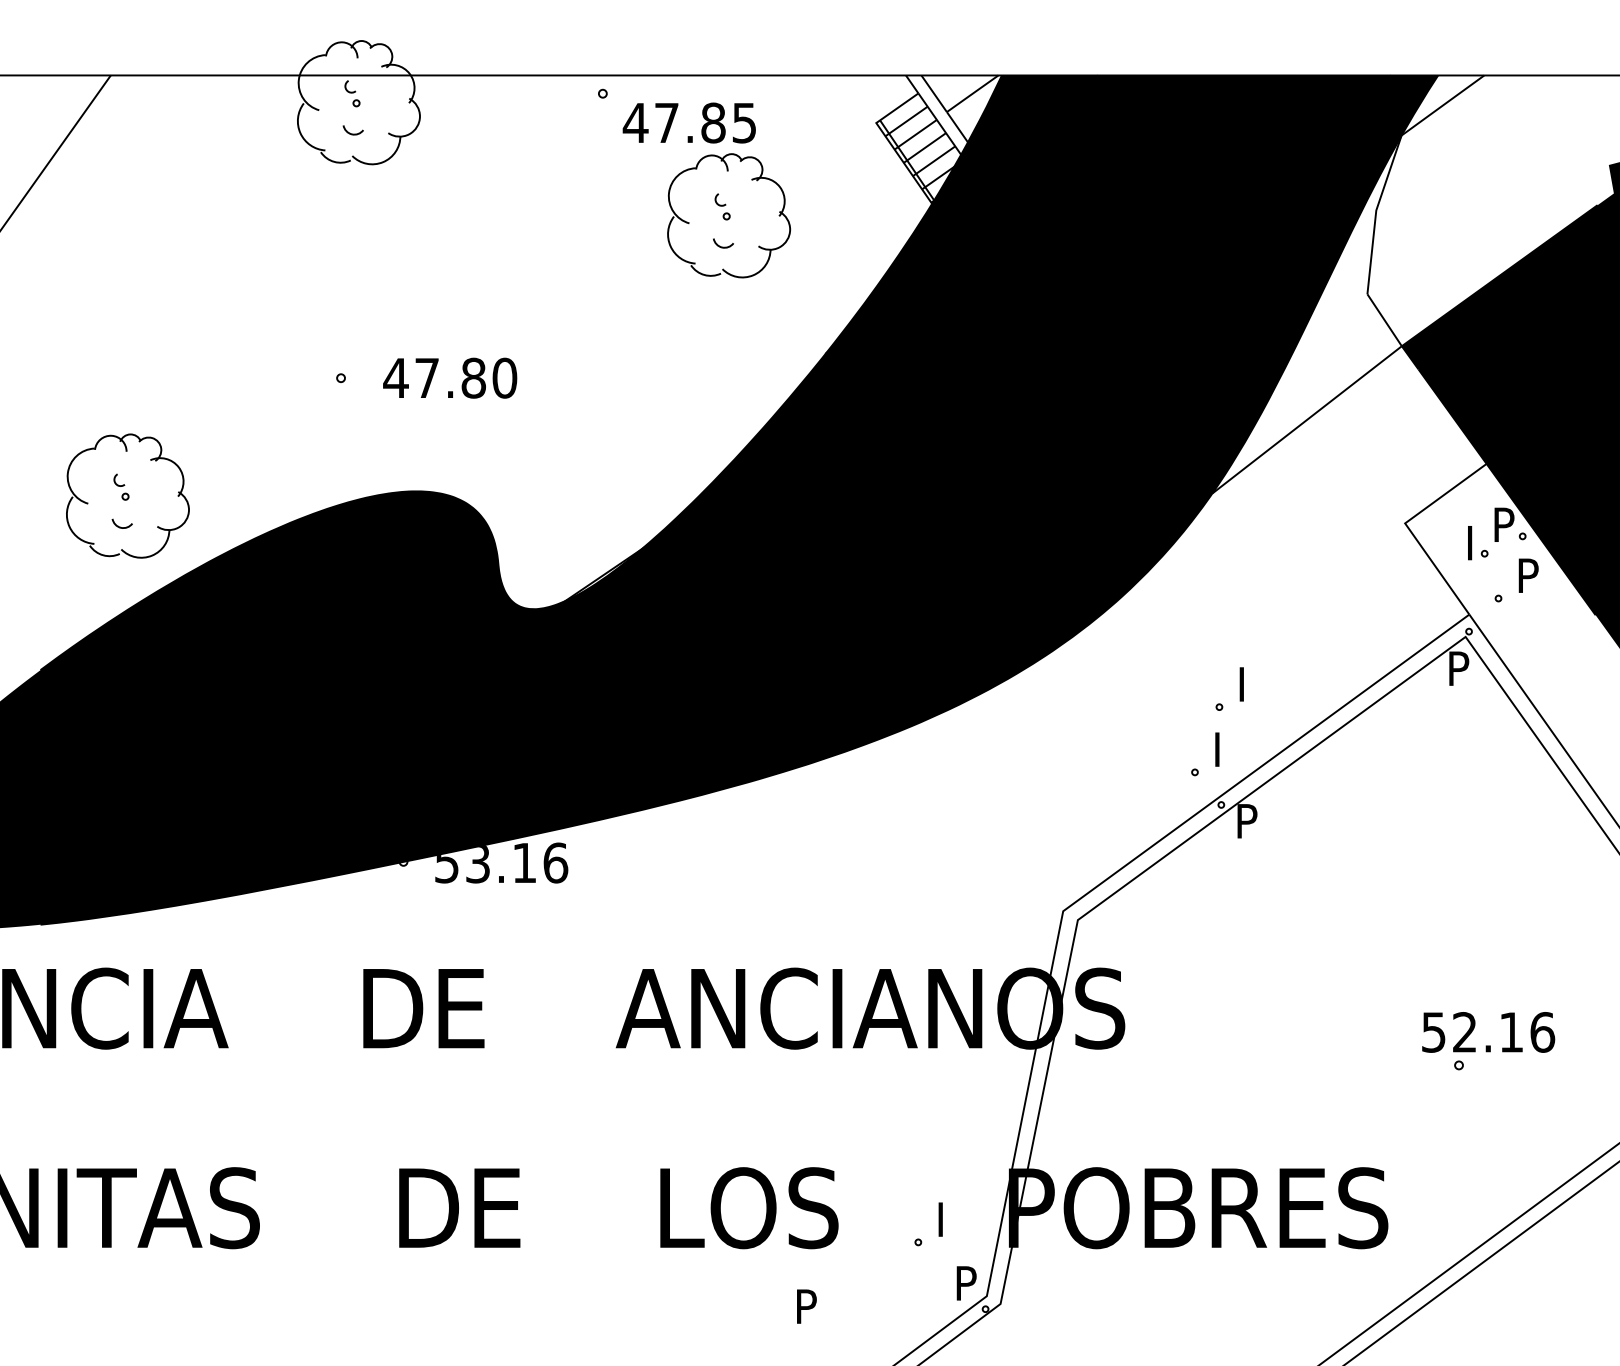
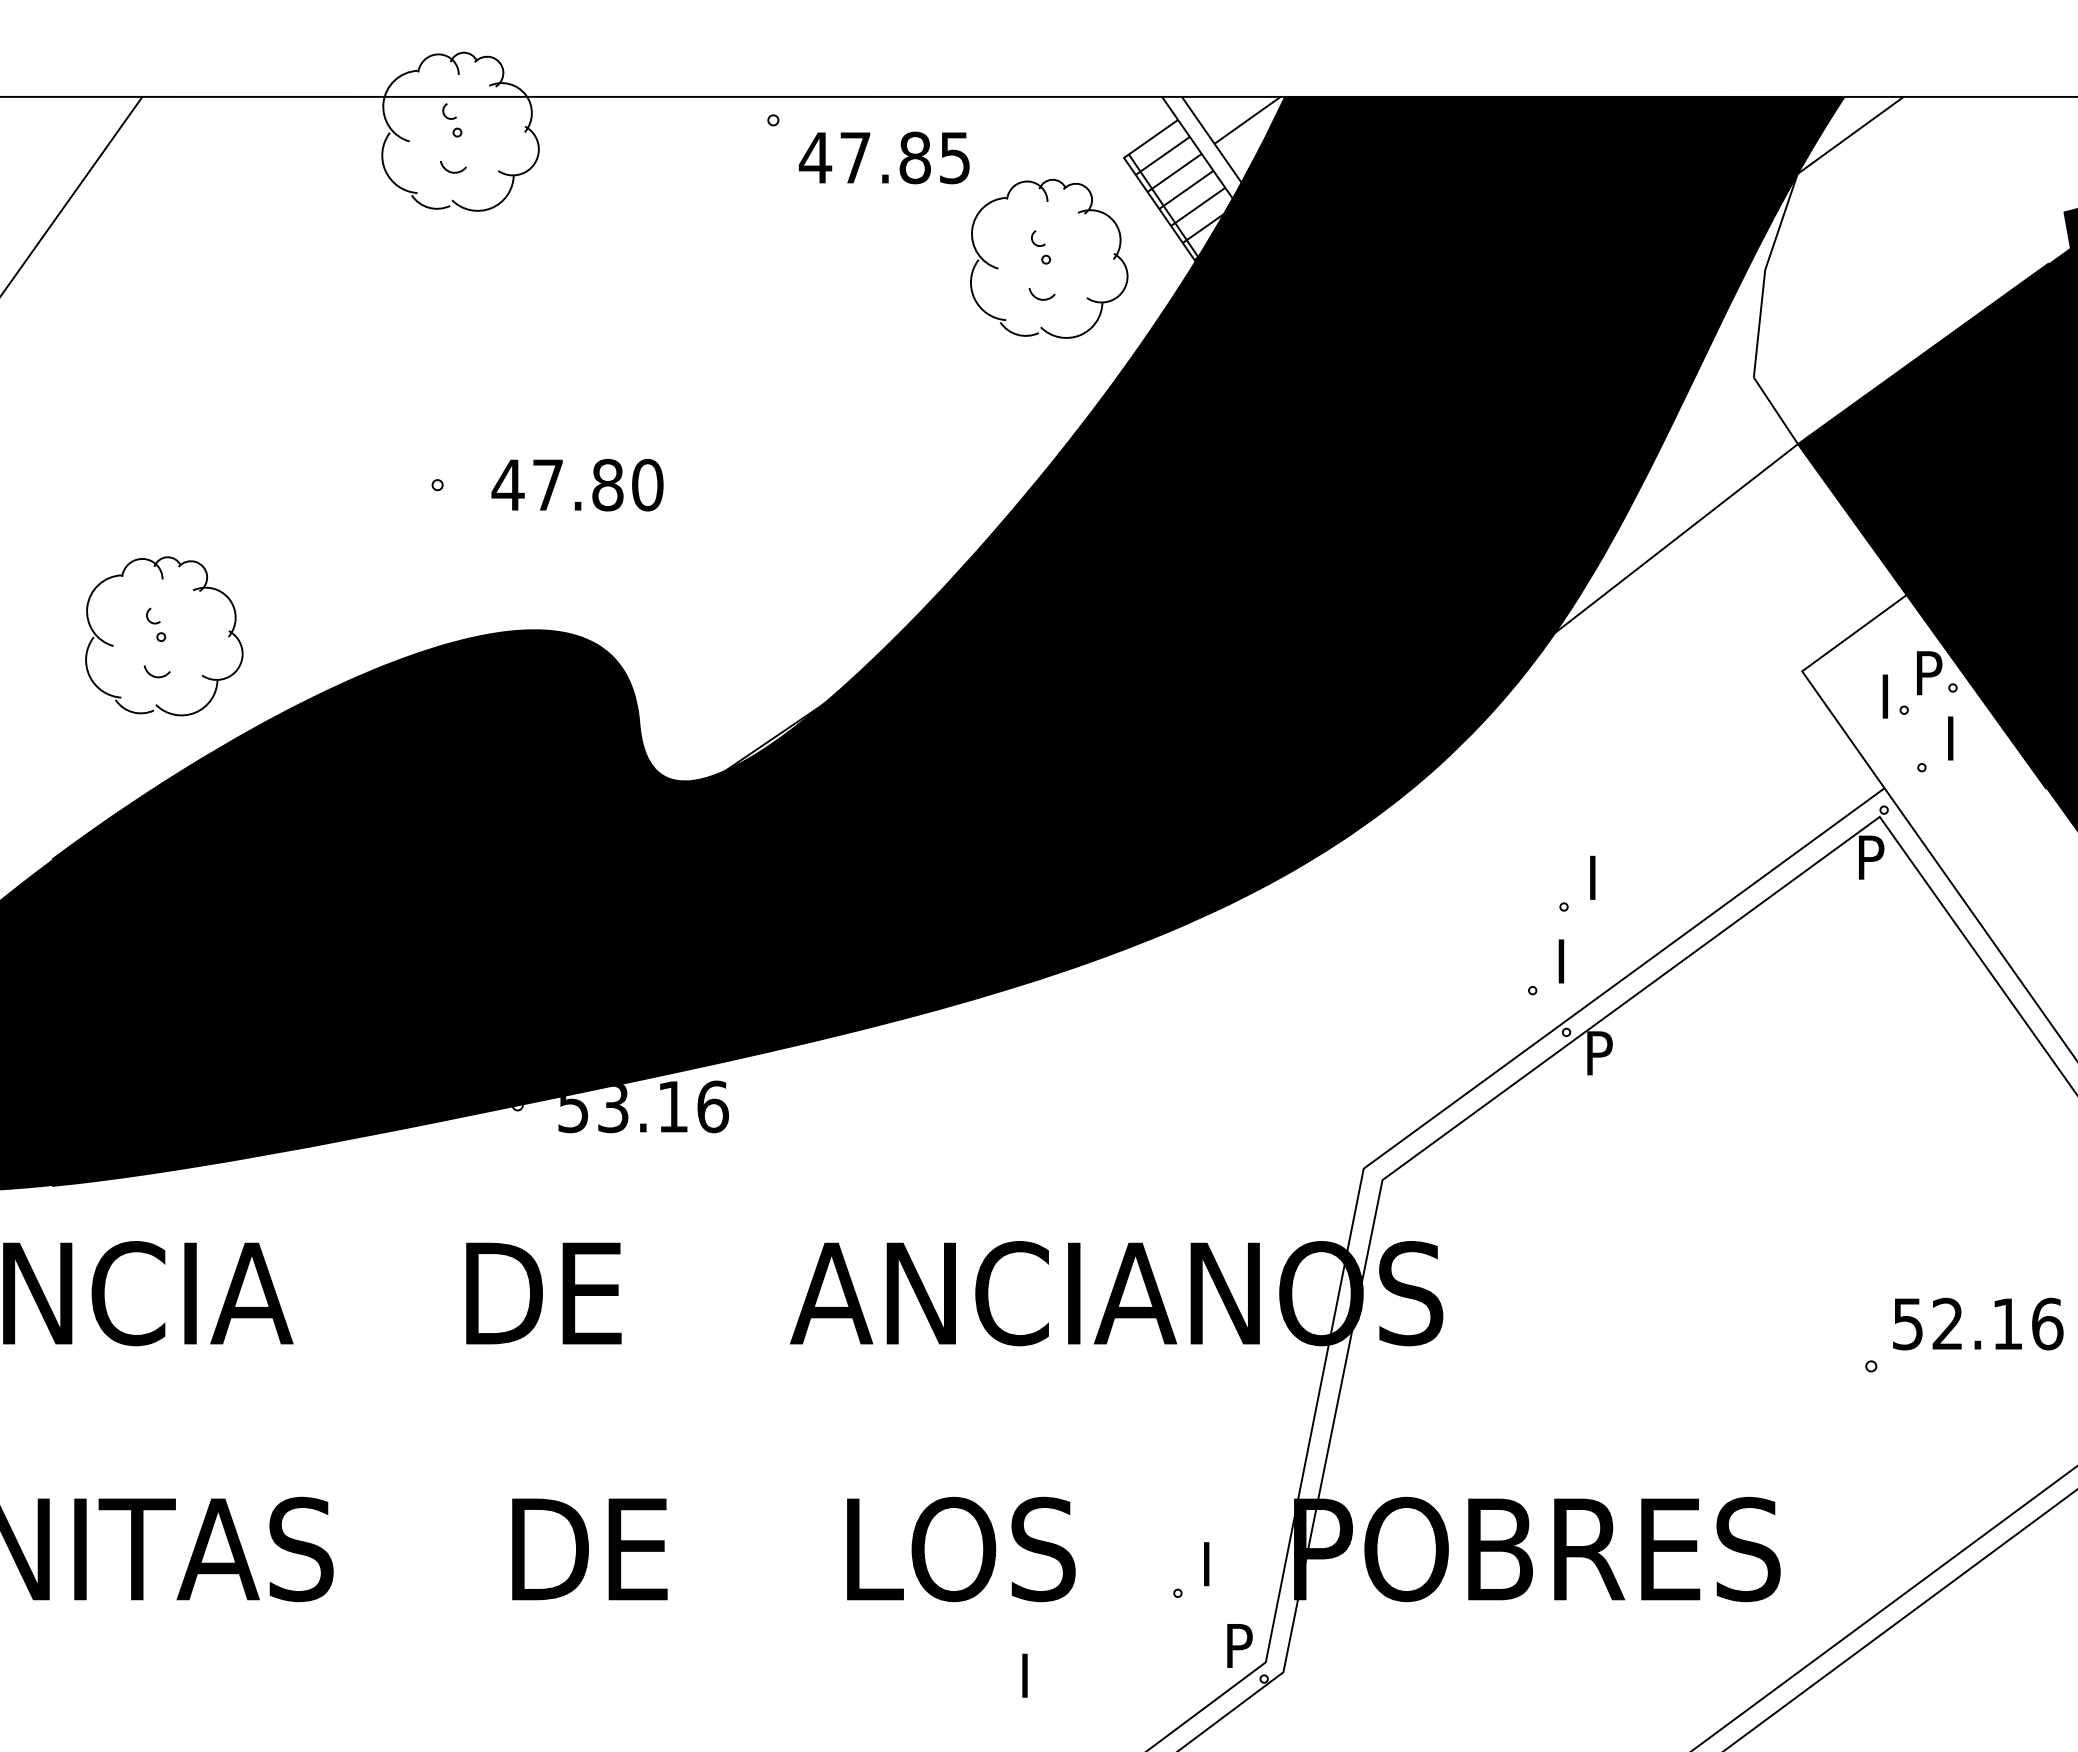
part: (729, 215) -> (1049, 258), moved
text: (1530, 568) -> (1963, 729), P -> I
text: (1488, 1031) -> (1978, 1323), moved
text: (808, 1299) -> (1037, 1666), P -> I

